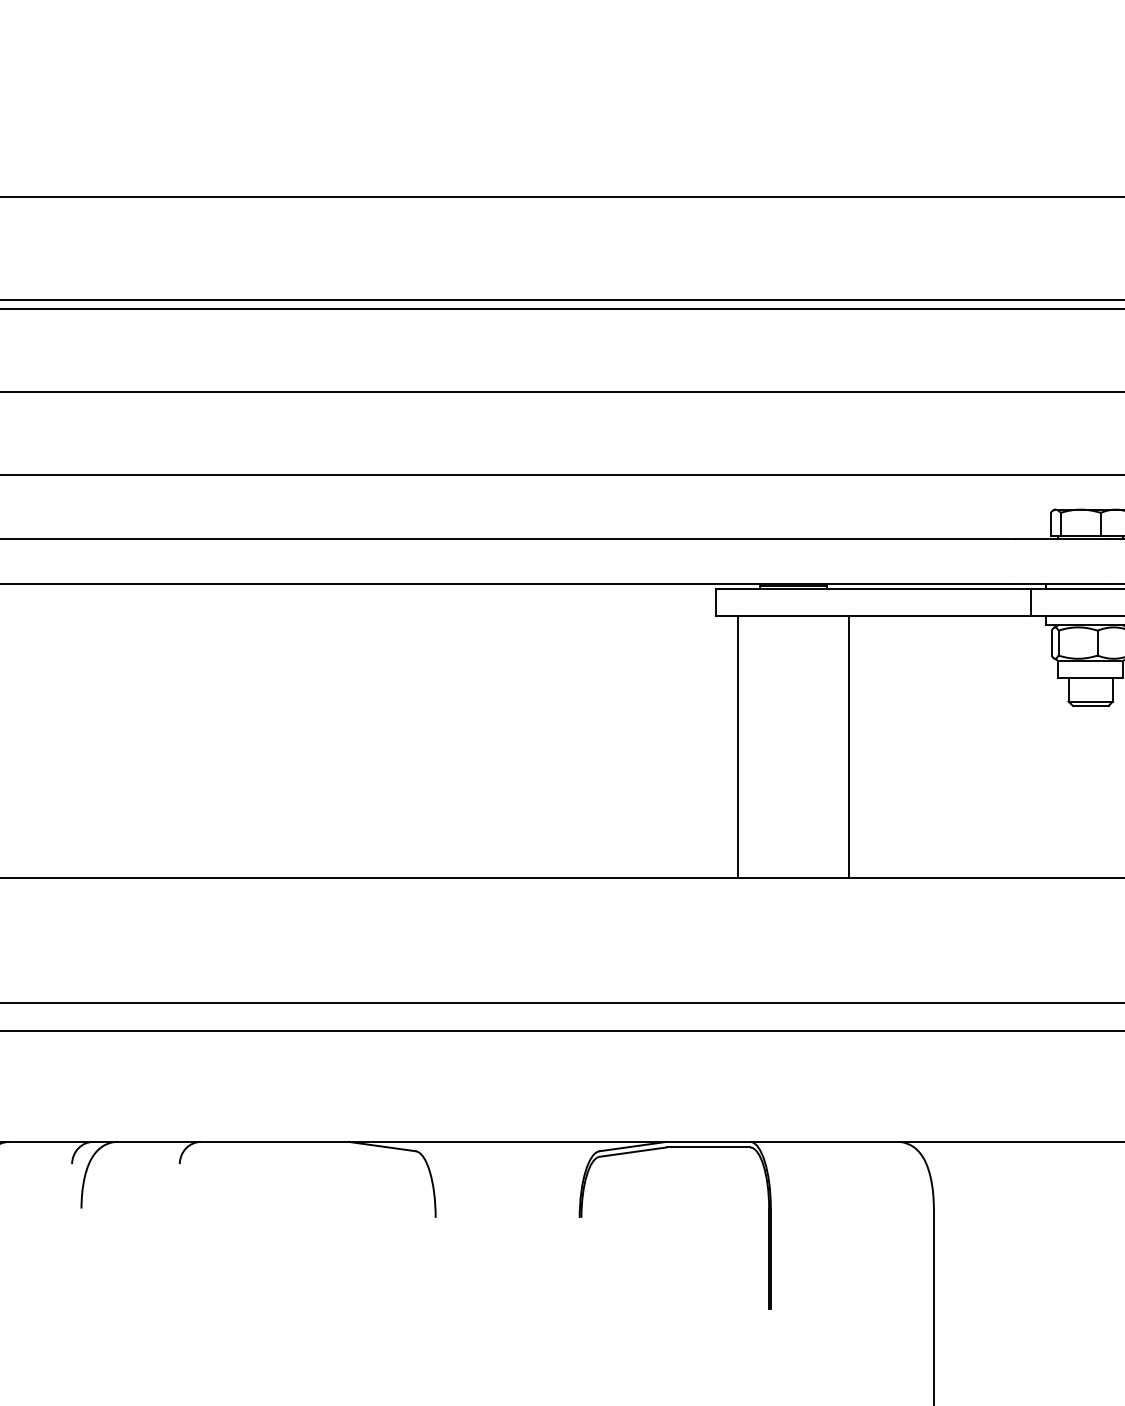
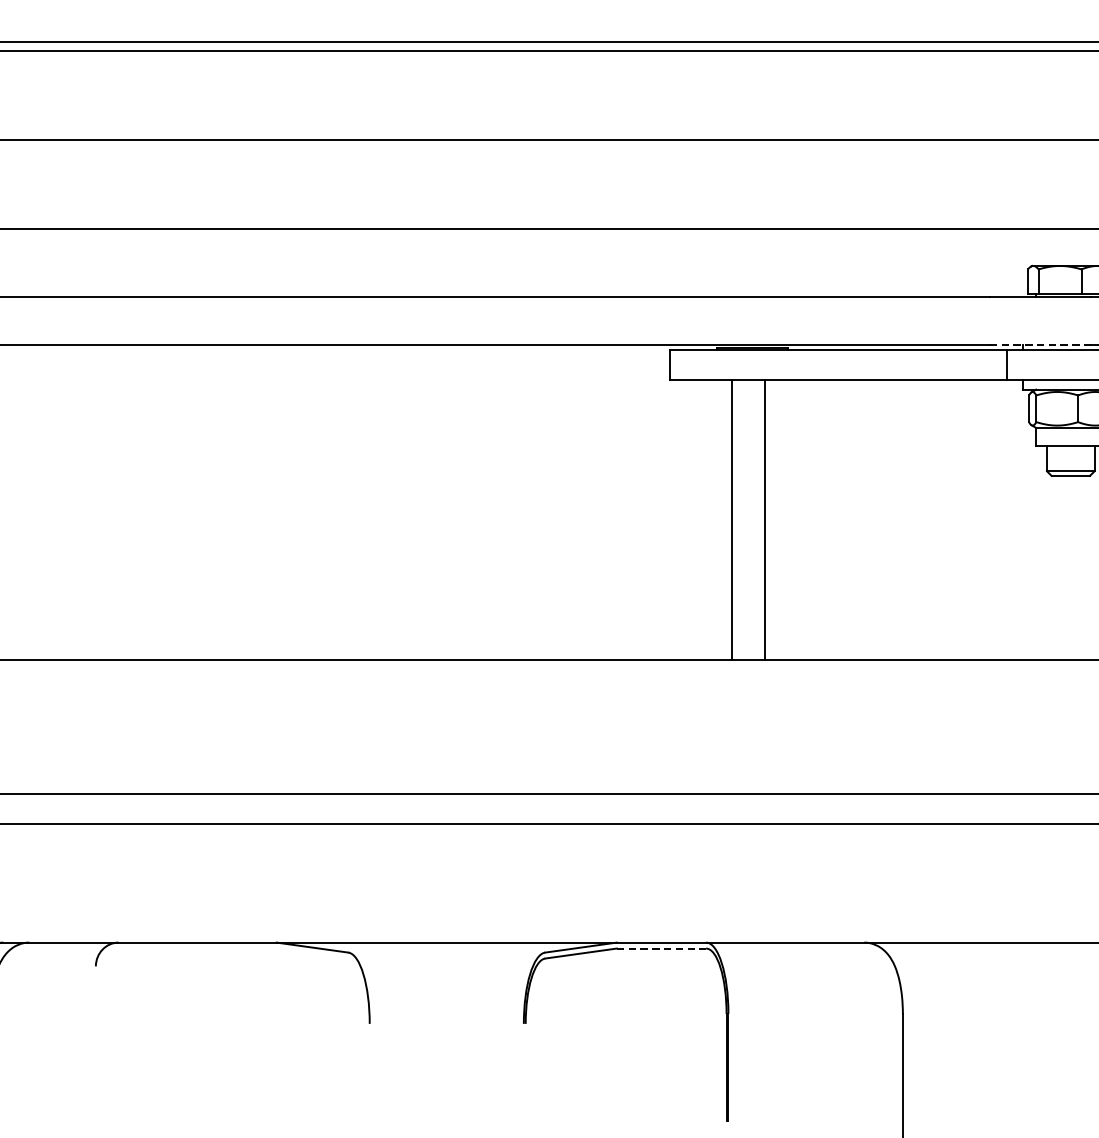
line: (1062, 583) -> (1040, 345), solid -> dashed
line: (738, 747) -> (732, 520), moved
line: (849, 747) -> (765, 520), moved
line: (708, 1147) -> (661, 948), solid -> dashed

